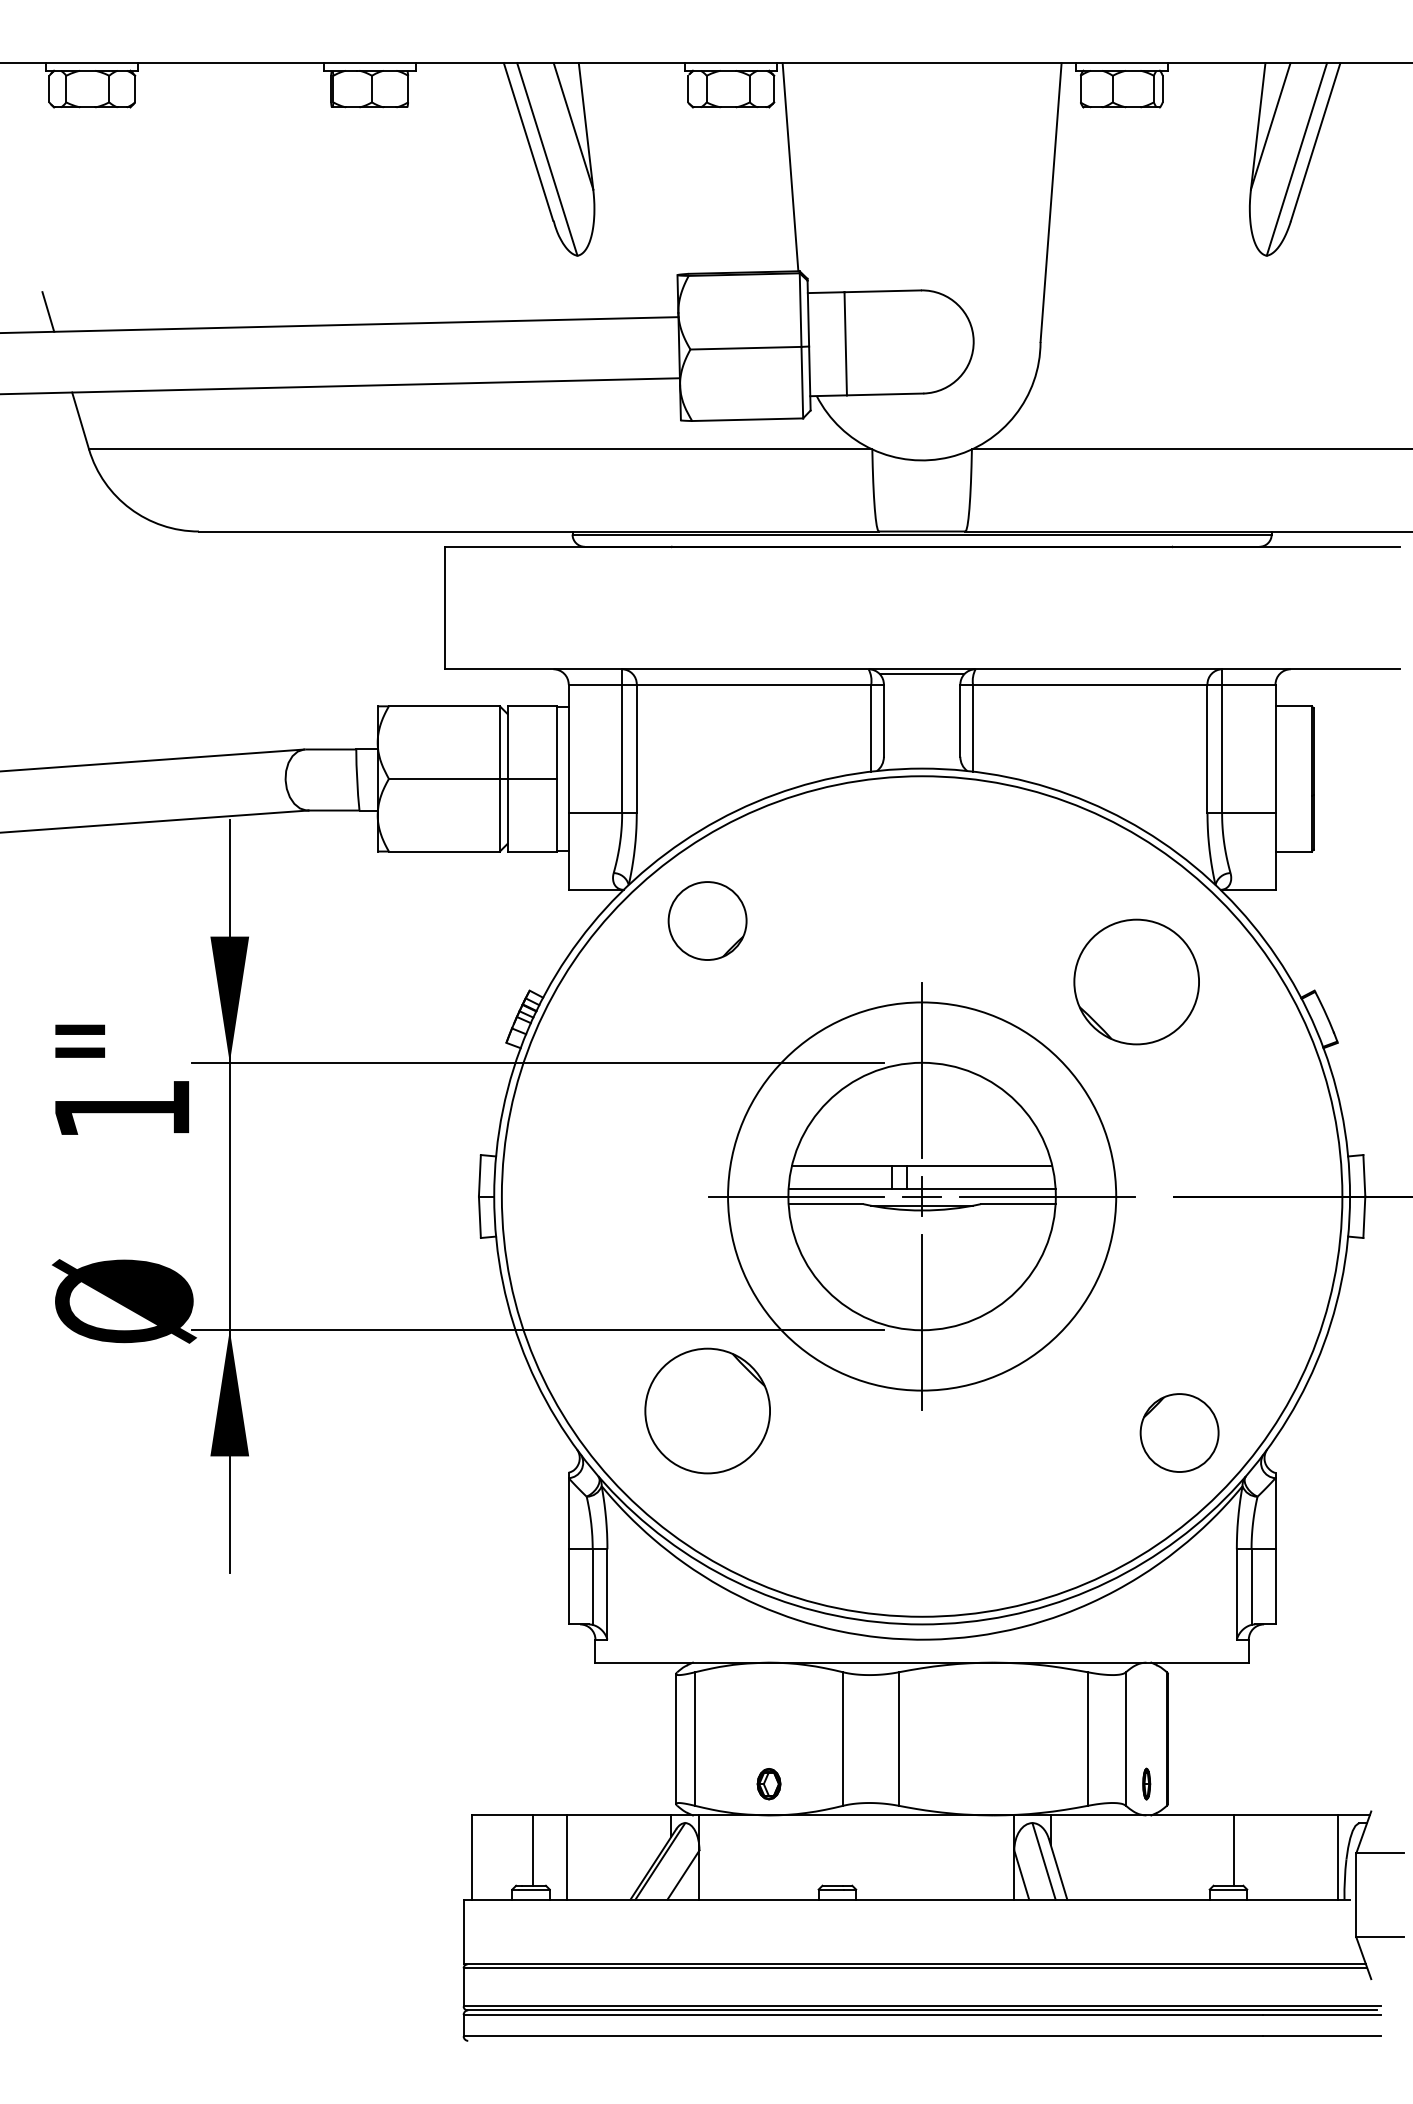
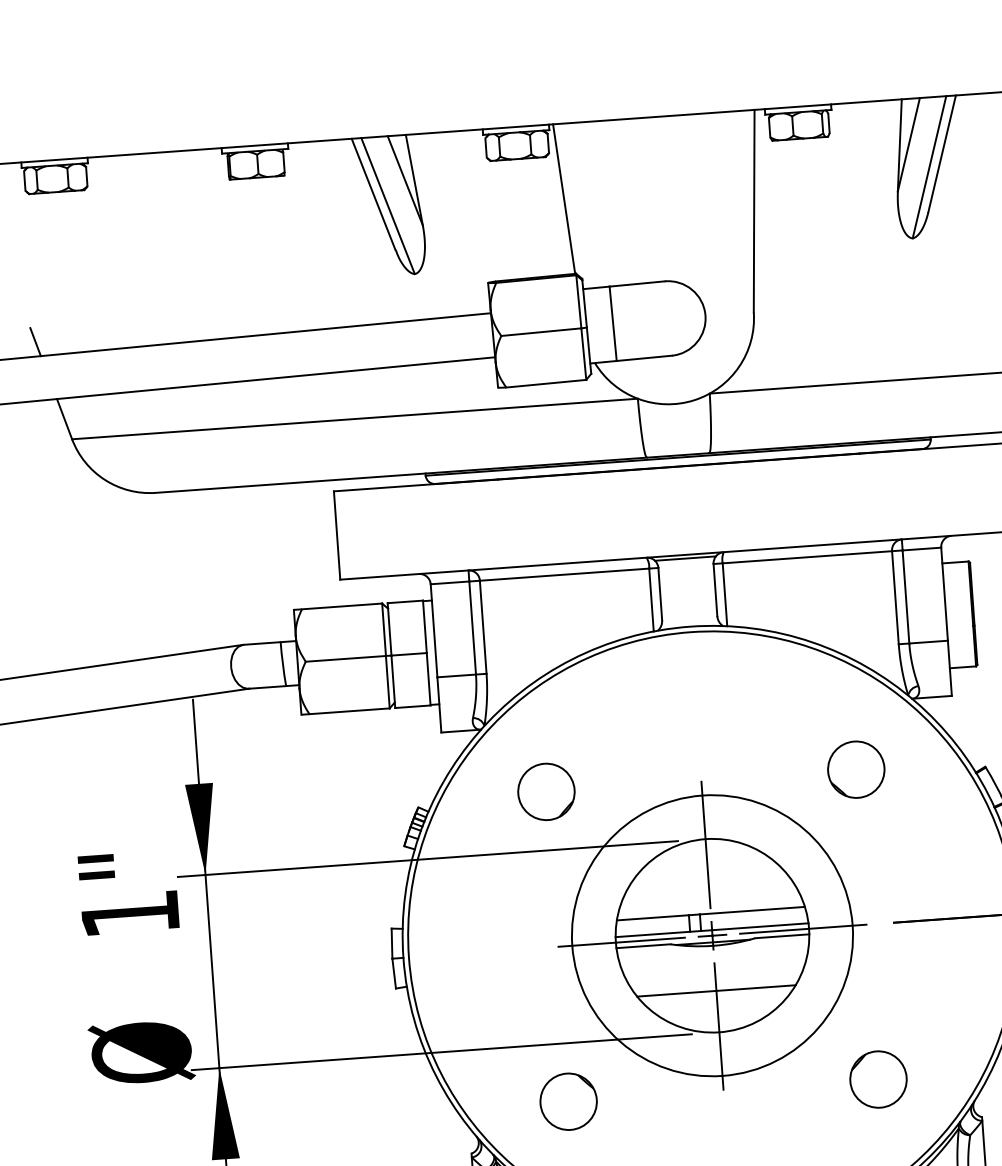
part: (707, 920) -> (546, 791), moved
part: (1136, 981) -> (856, 769), size x0.62
line: (921, 1272) -> (715, 990), added
part: (707, 1410) -> (568, 1101), size x0.62
part: (1179, 1432) -> (878, 1079), moved

